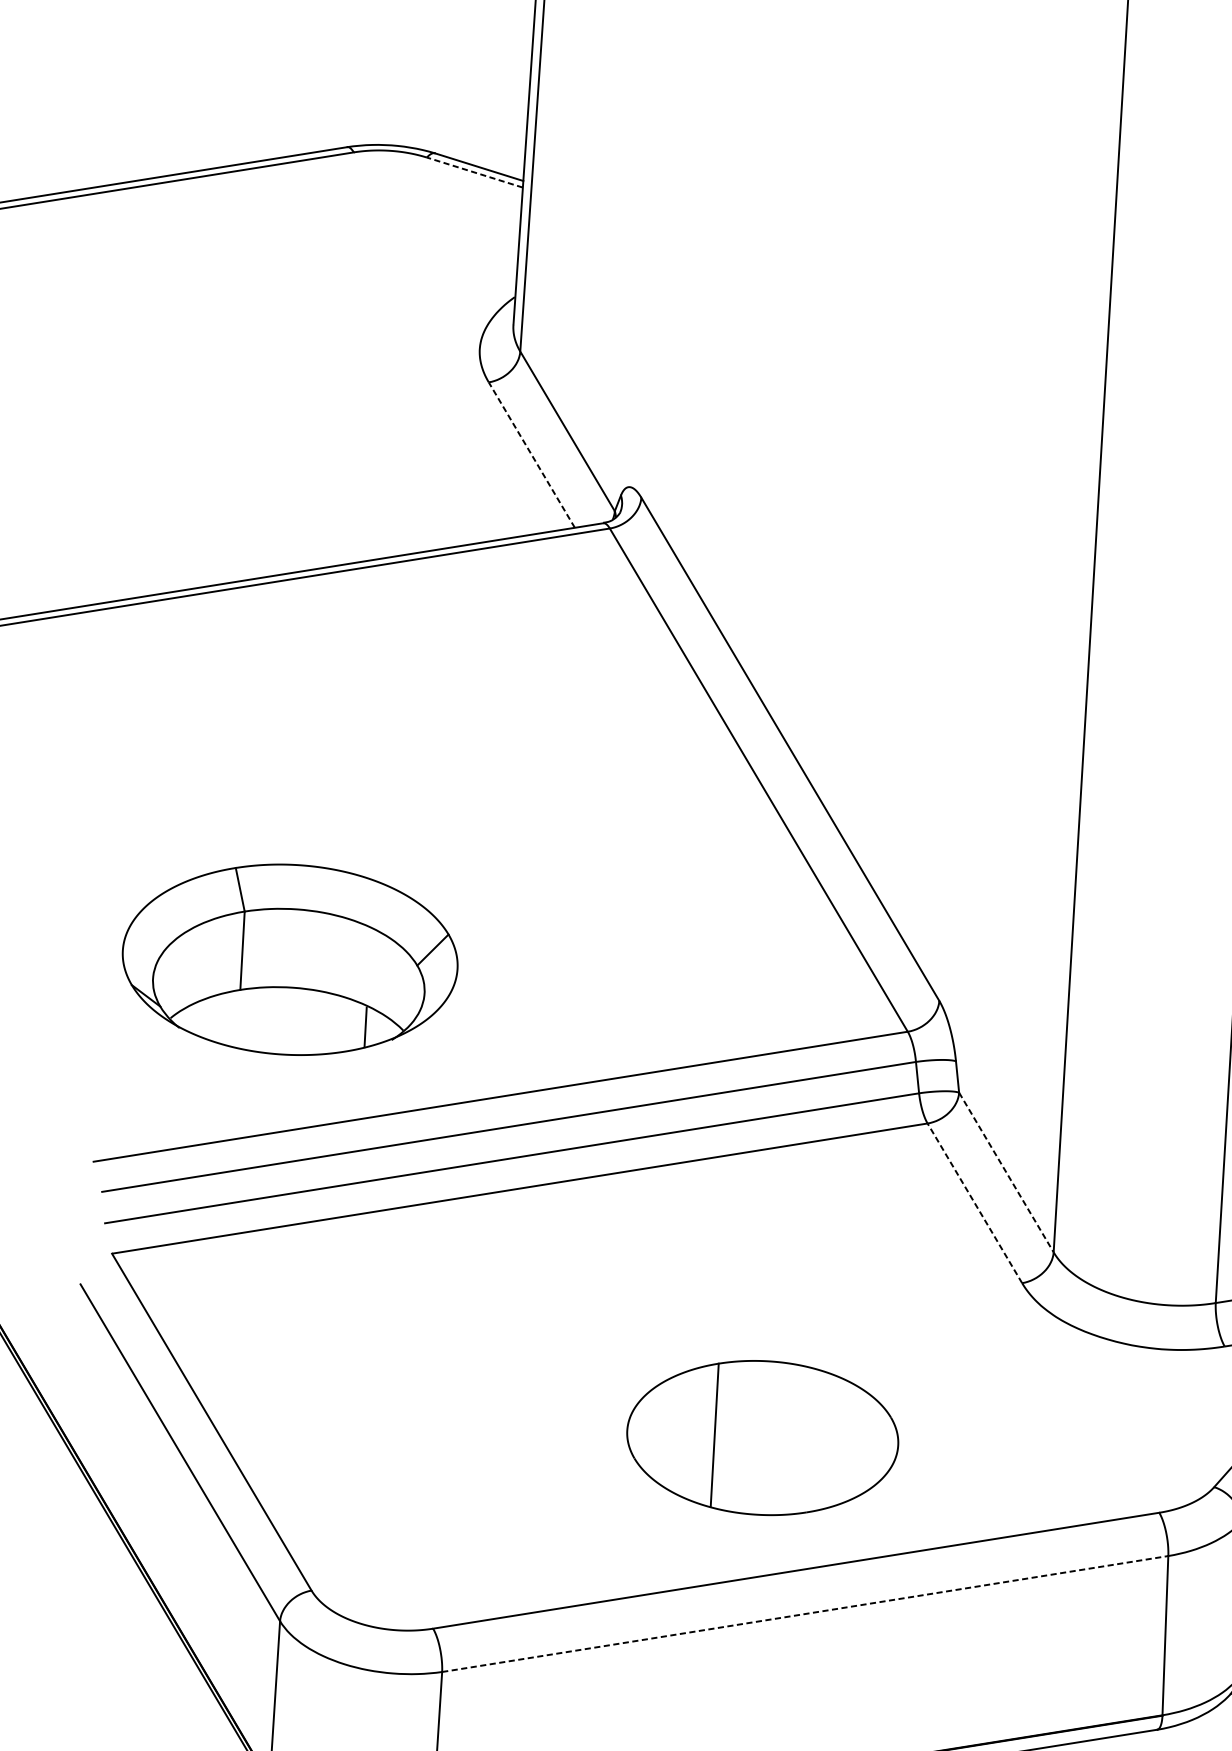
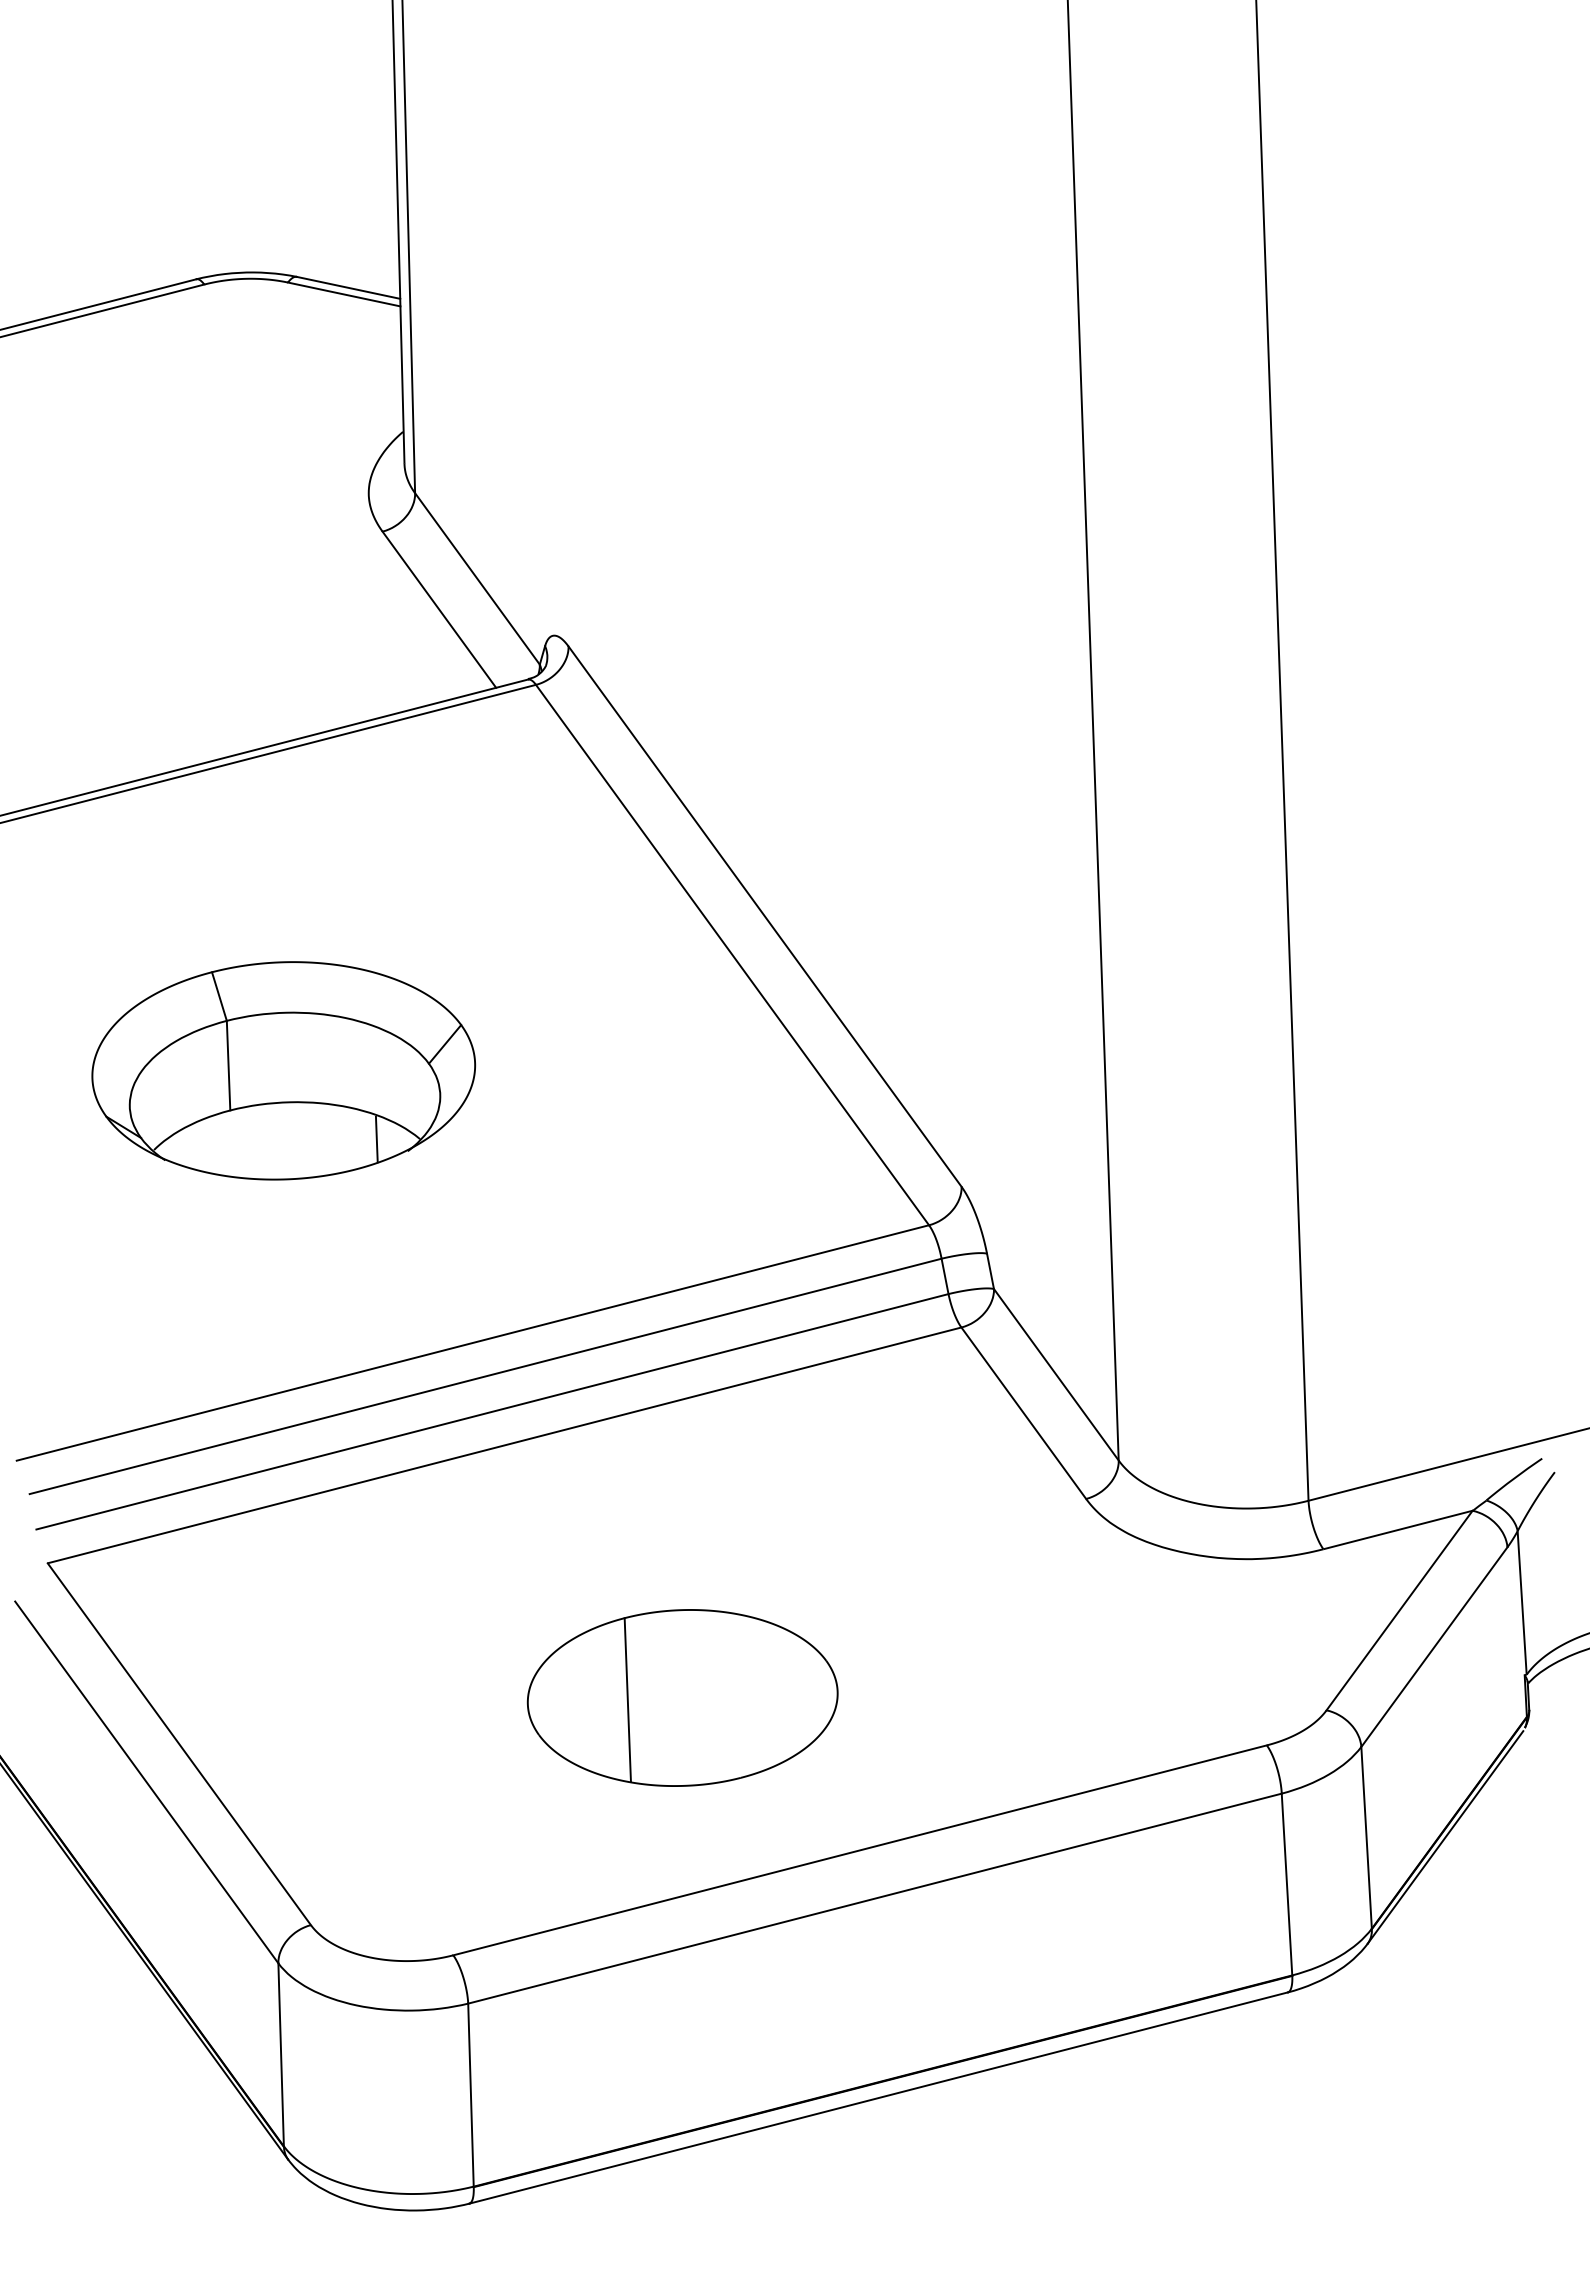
line: (474, 172) -> (343, 294), dashed -> solid
line: (531, 454) -> (439, 609), dashed -> solid
part: (289, 959) -> (283, 1070), moved
line: (1006, 1173) -> (1056, 1375), dashed -> solid
line: (974, 1202) -> (1023, 1412), dashed -> solid
part: (762, 1437) -> (682, 1697), moved
line: (805, 1613) -> (875, 1898), dashed -> solid

